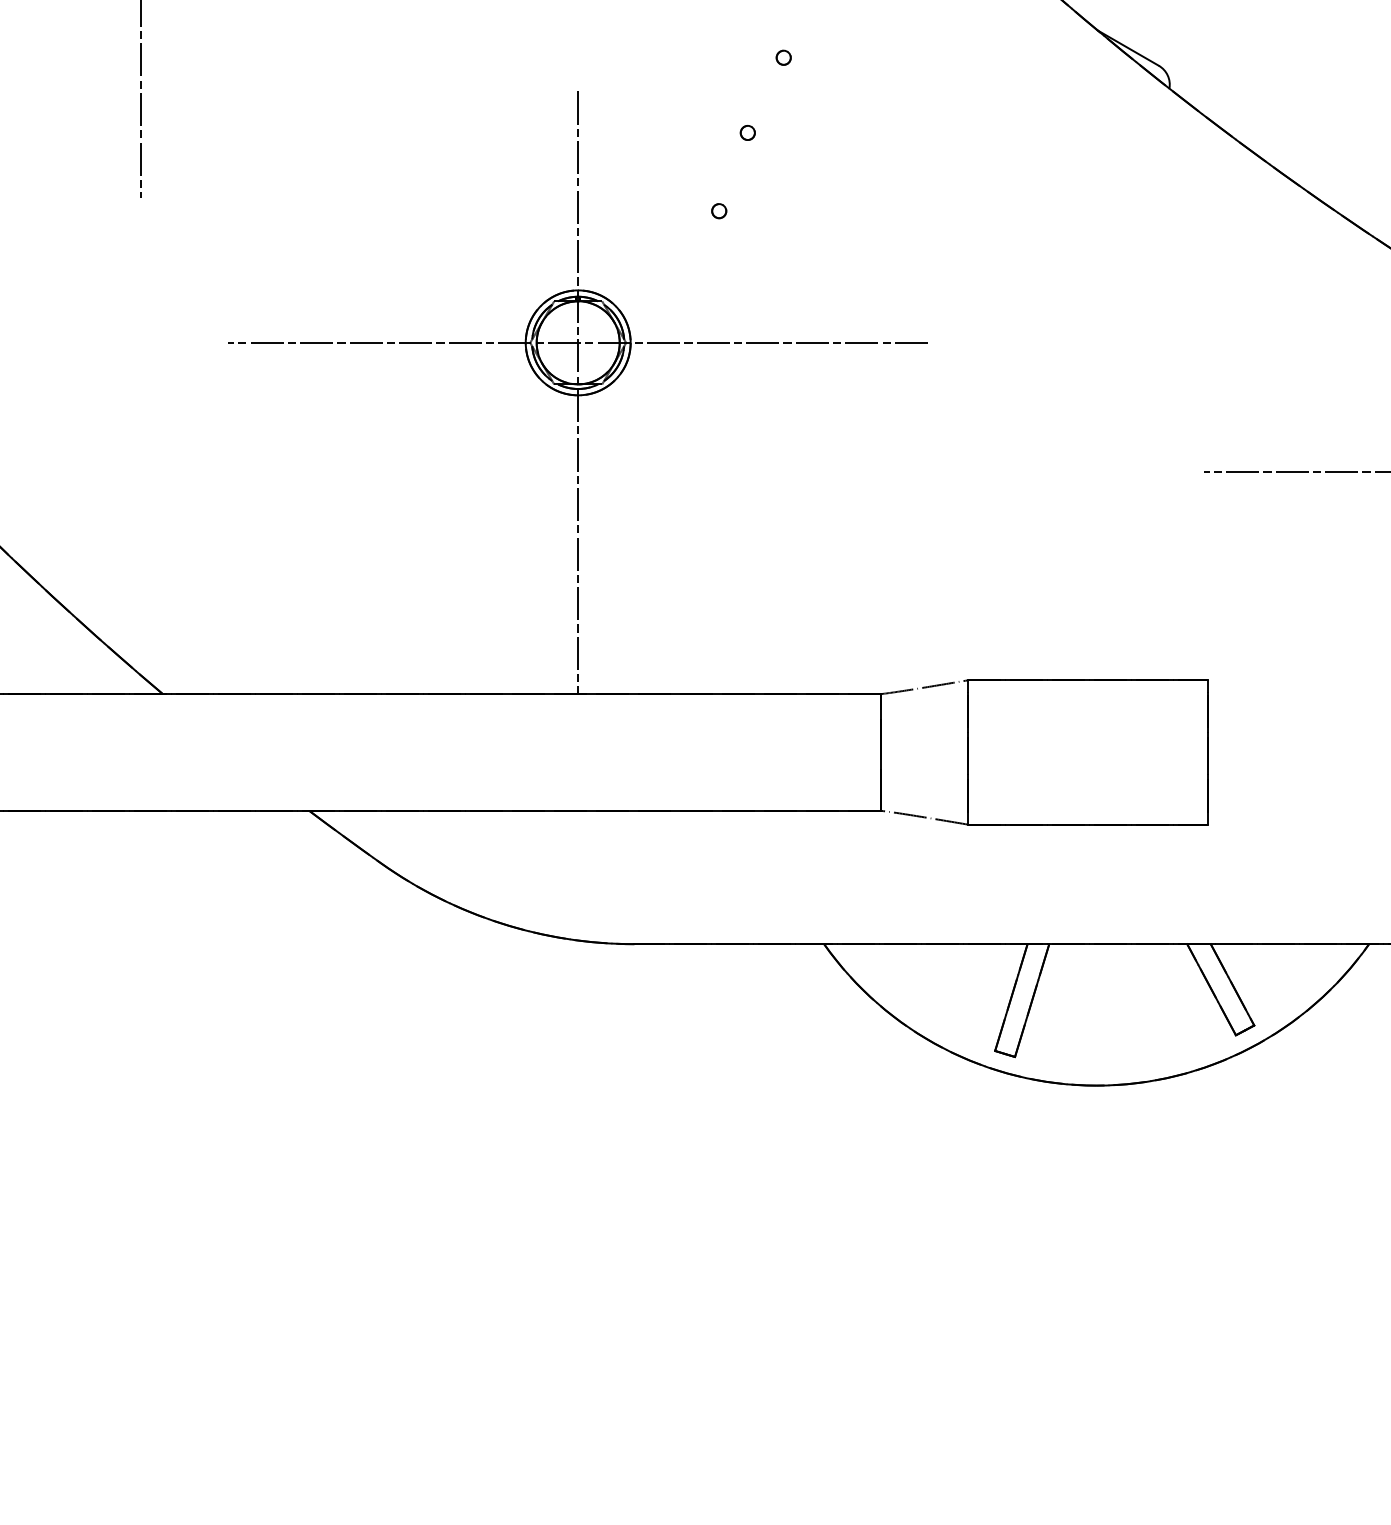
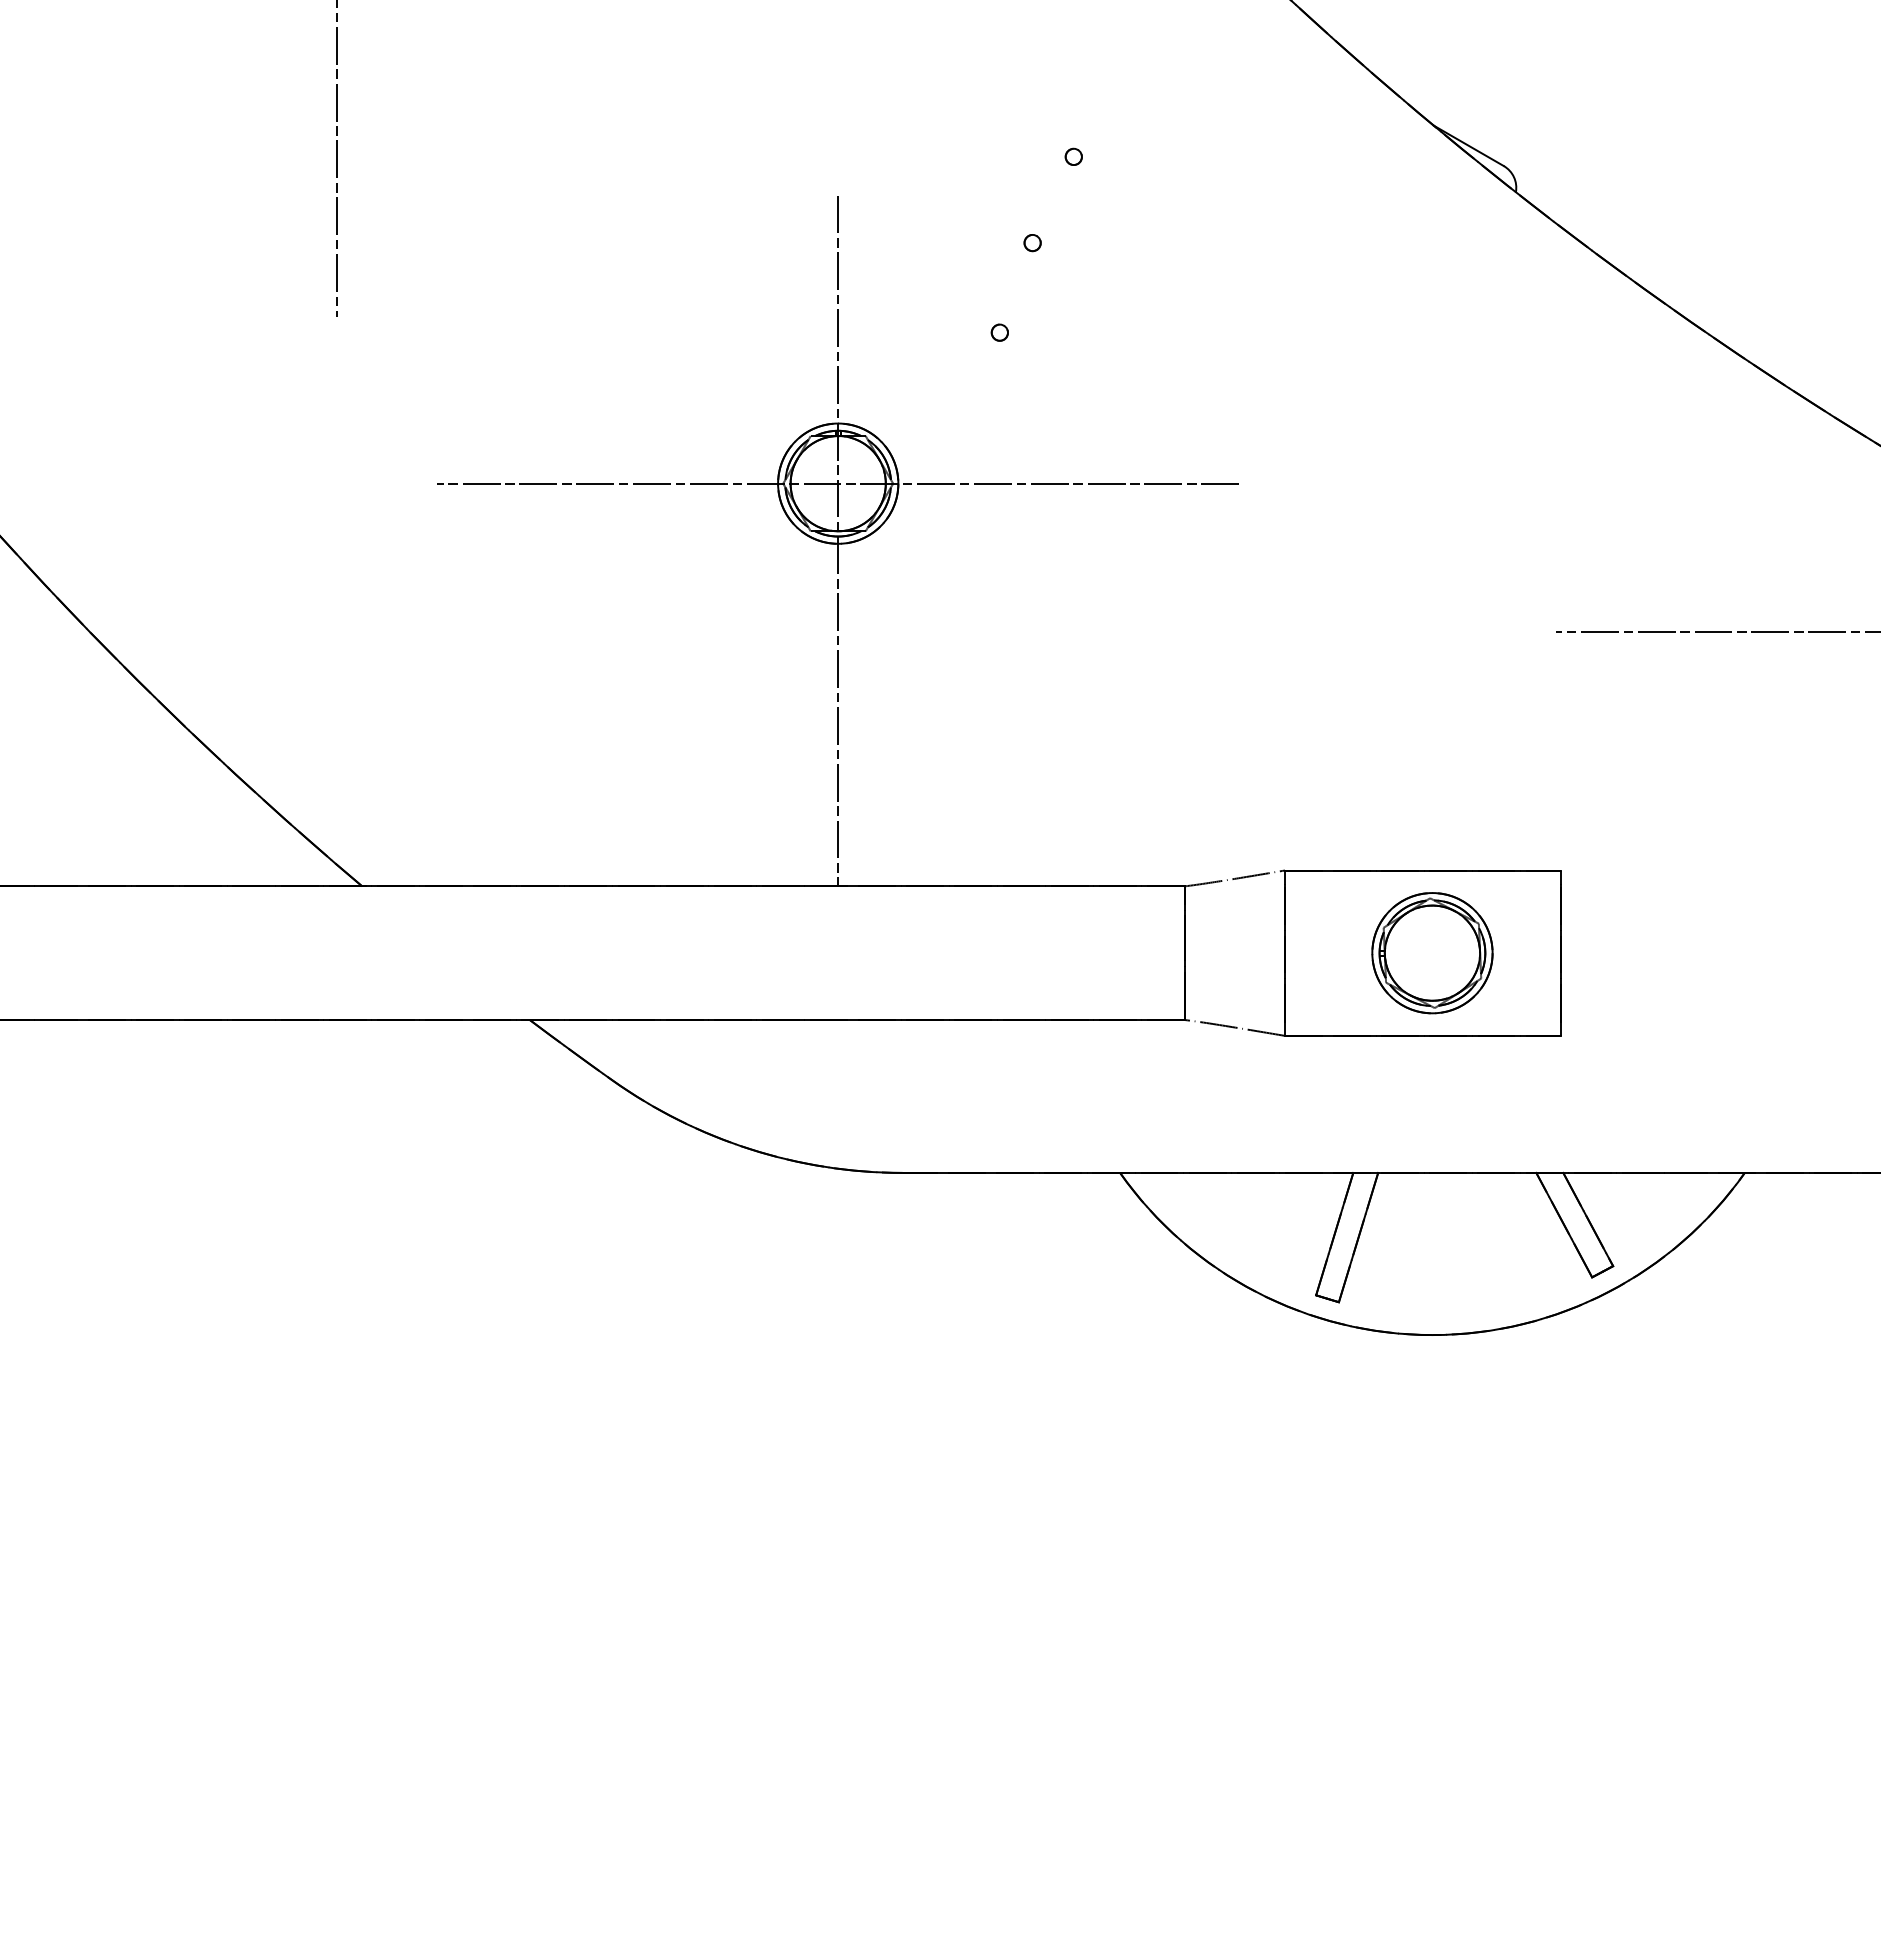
part: (1096, 752) -> (1432, 953), added

